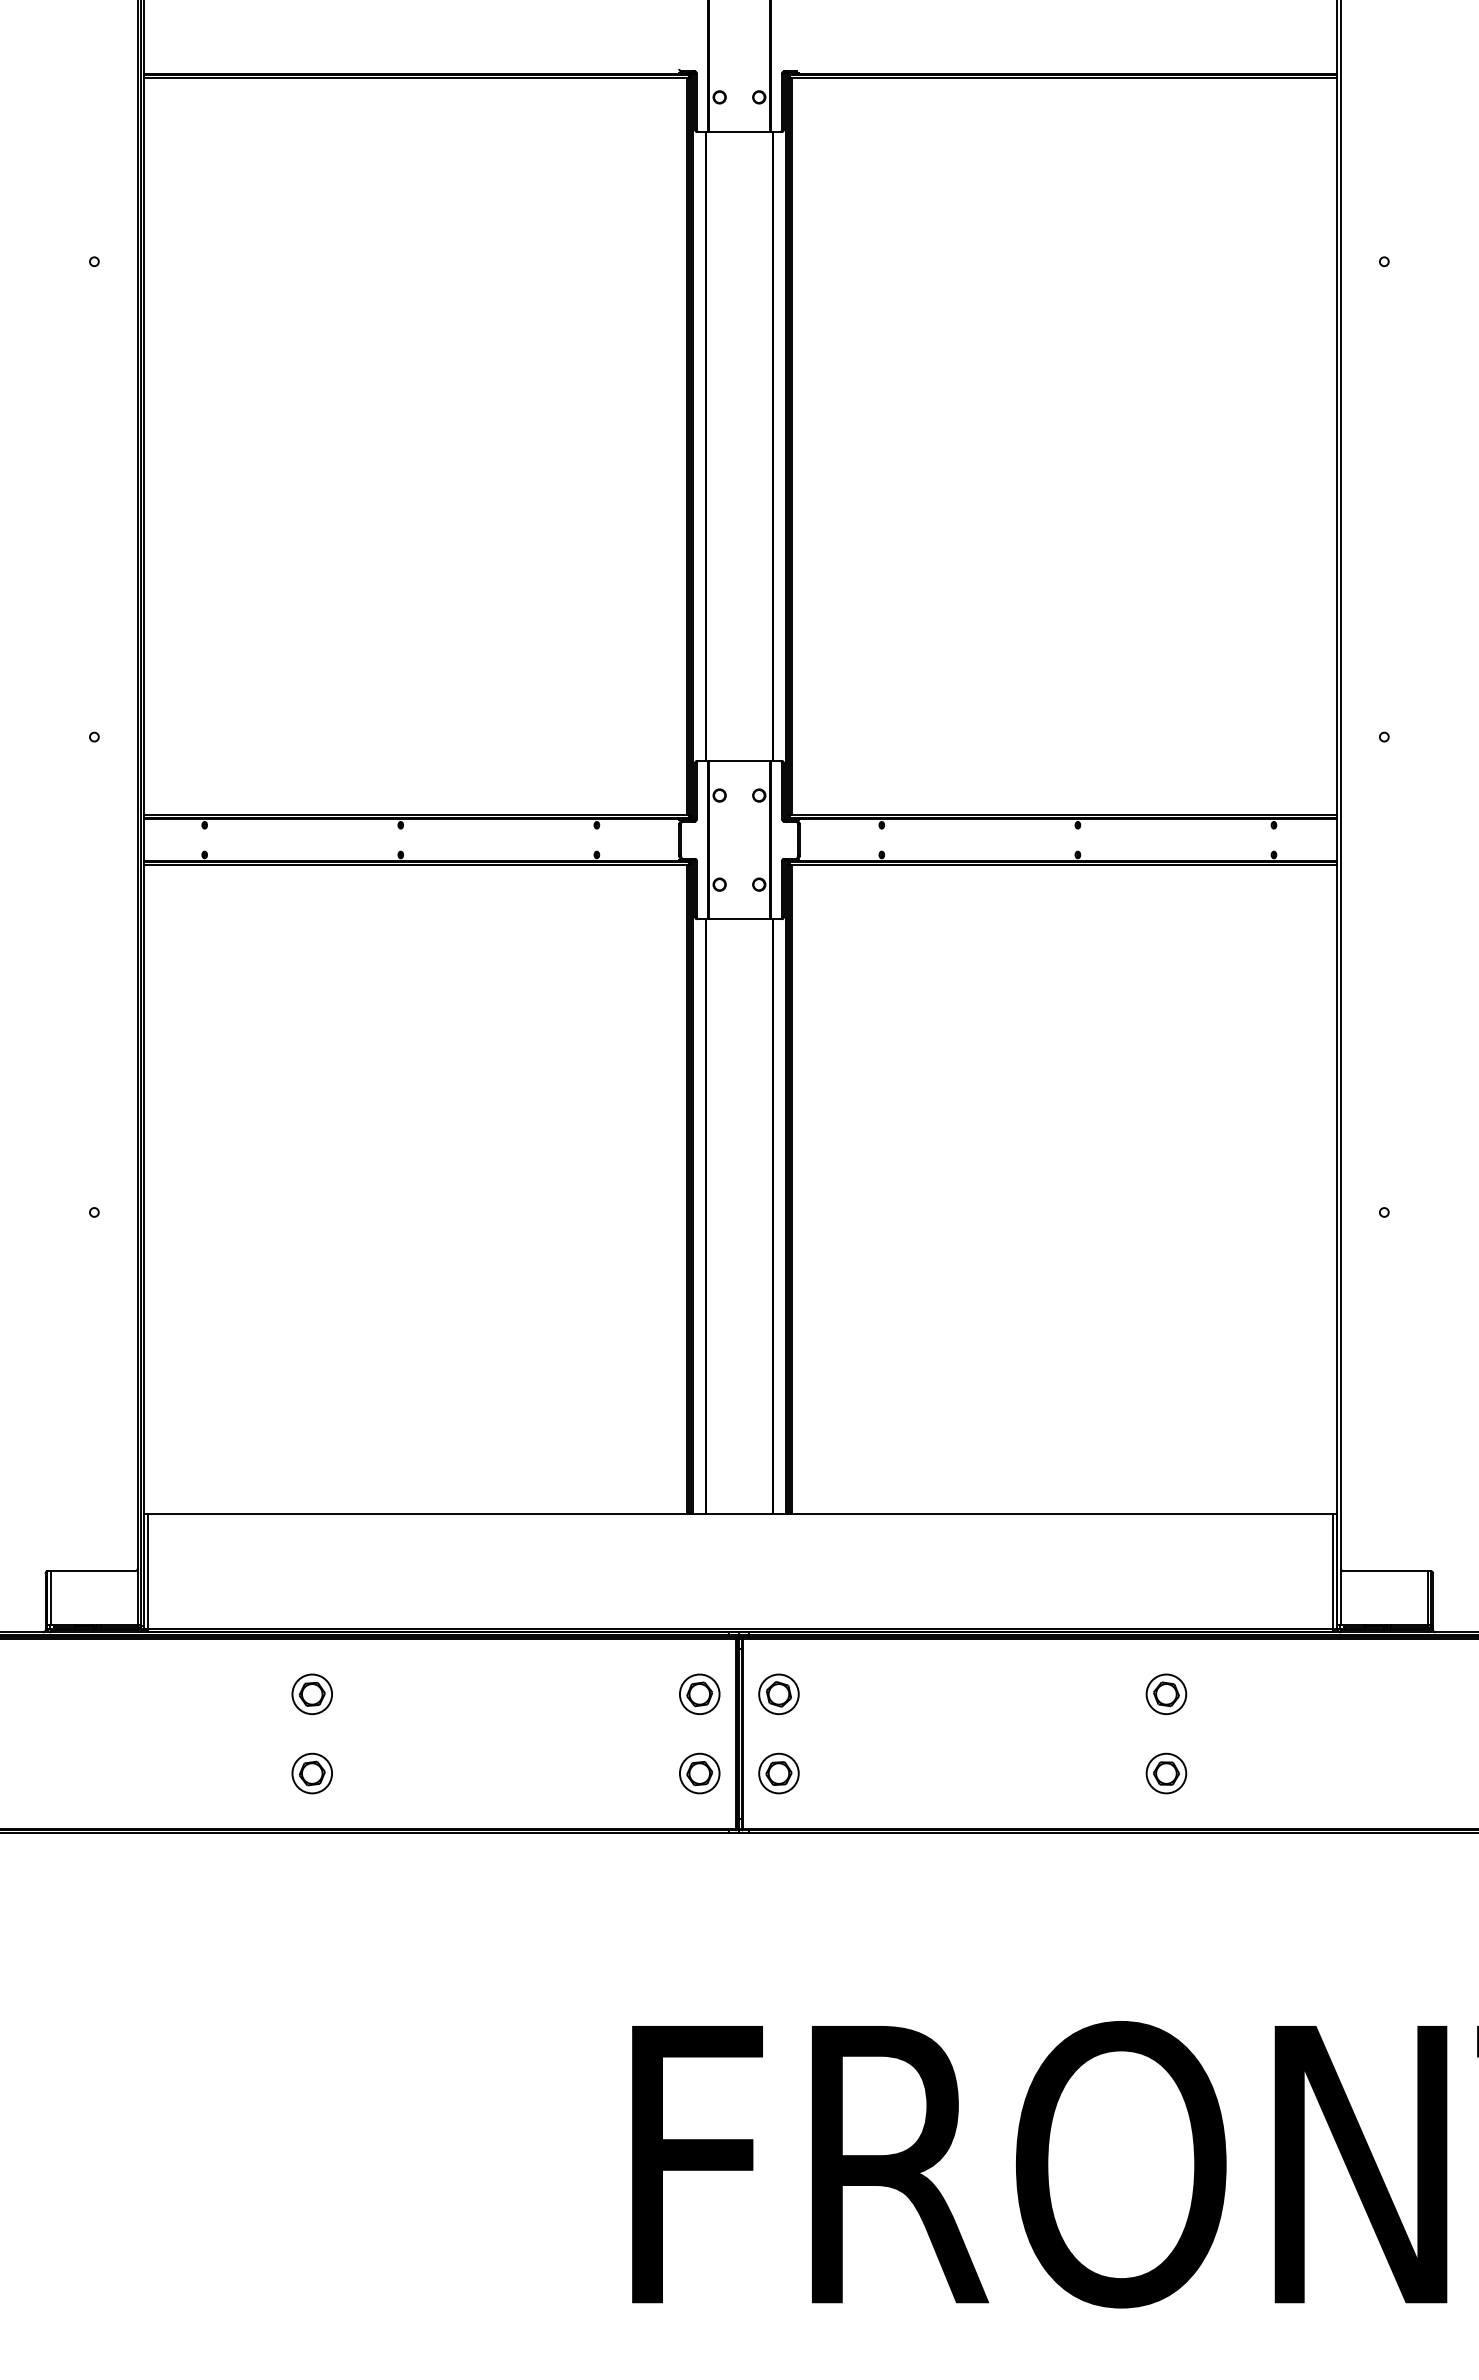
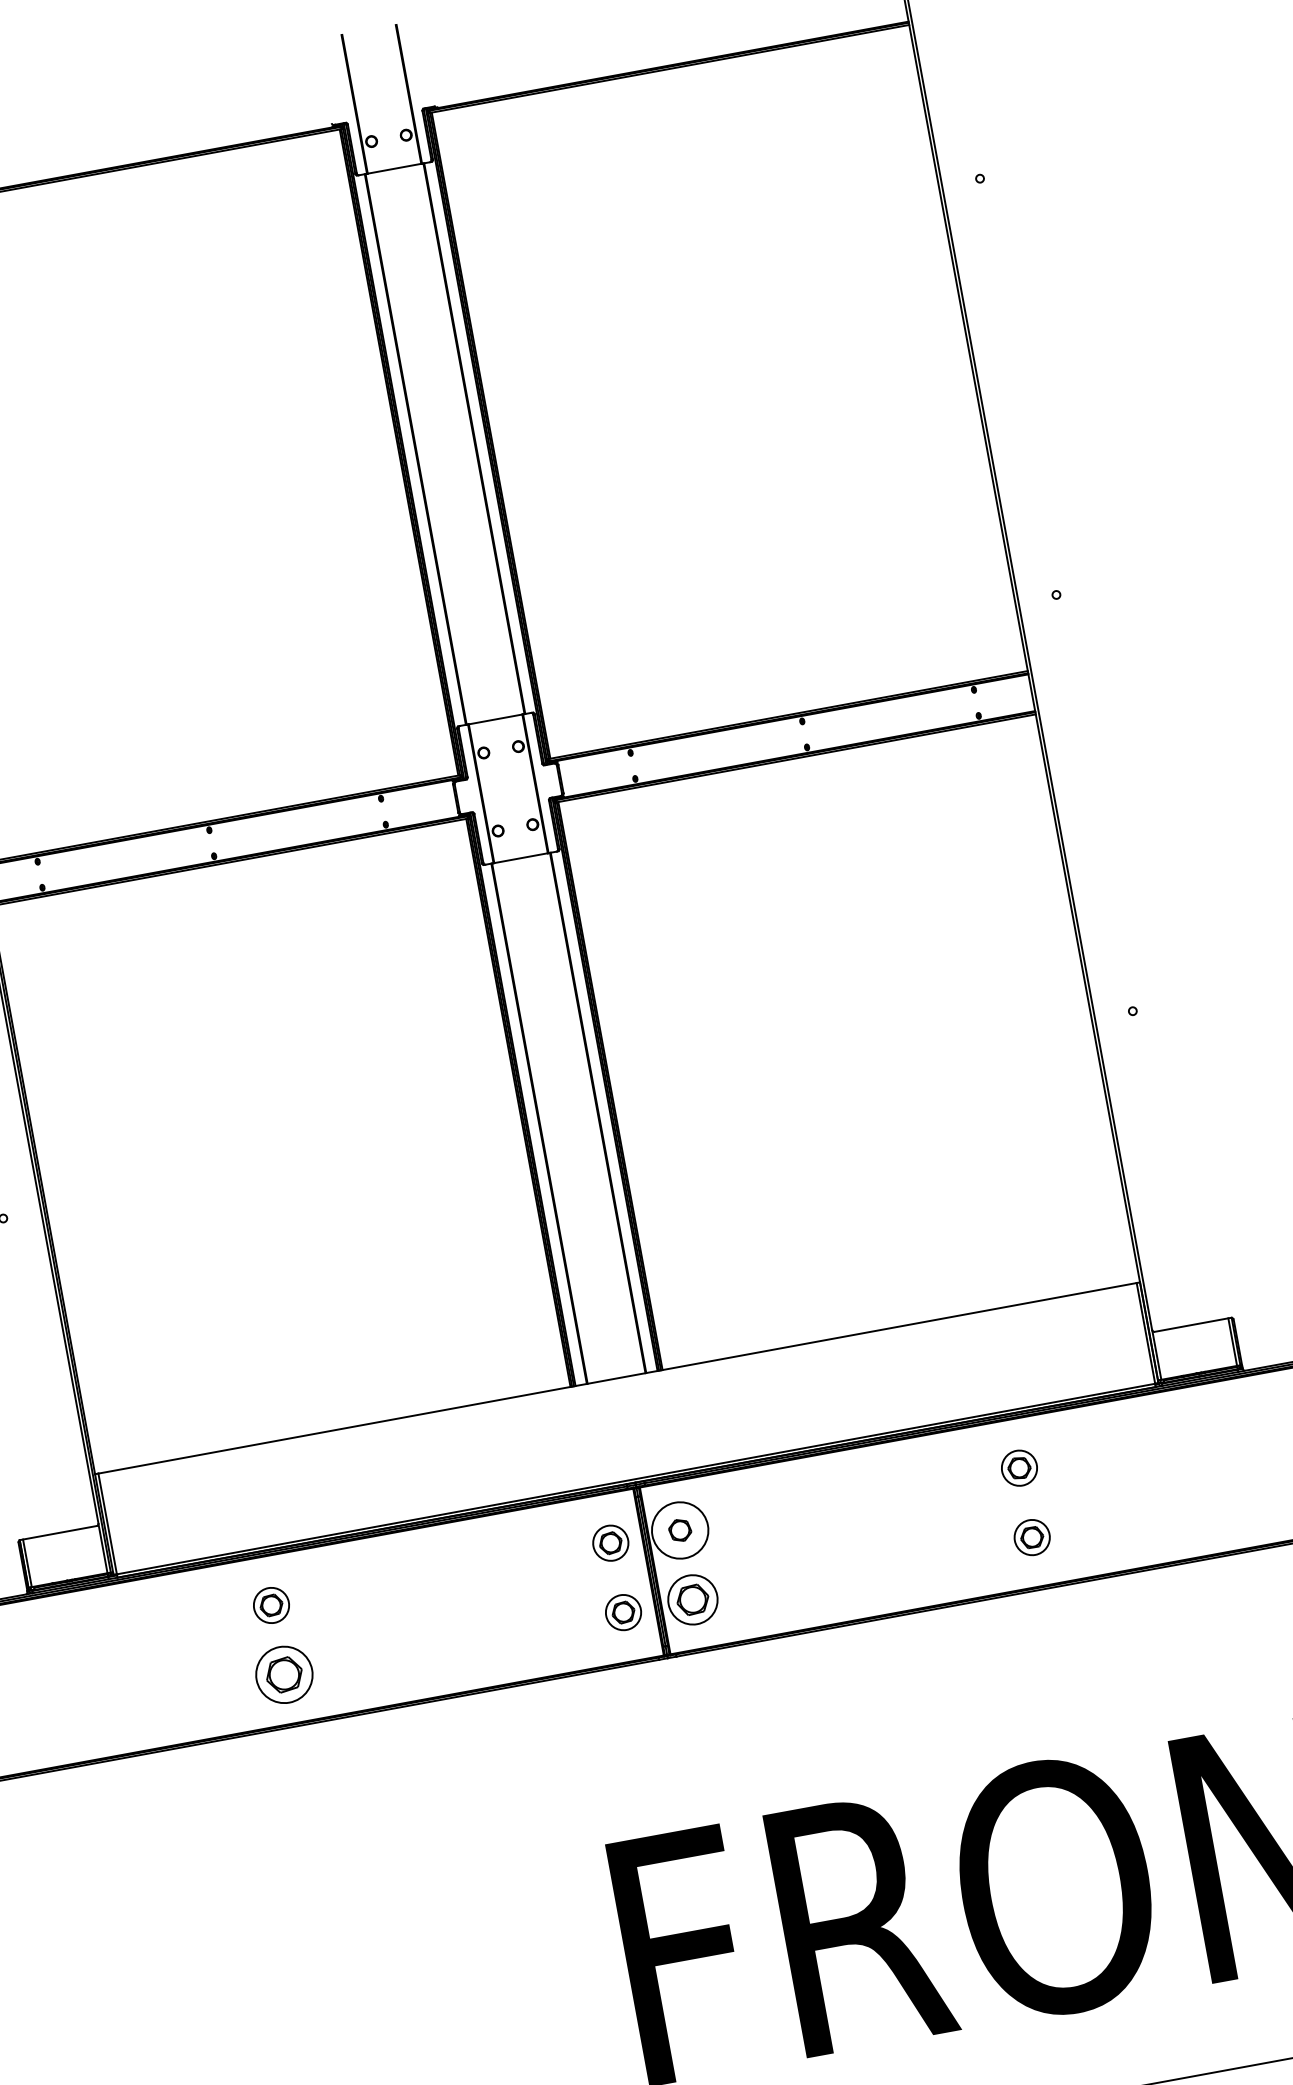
circle: (778, 1694) -> (679, 1530), size x1.6
part: (311, 1773) -> (283, 1674), size x1.6
part: (778, 1773) -> (692, 1599), size x1.4

